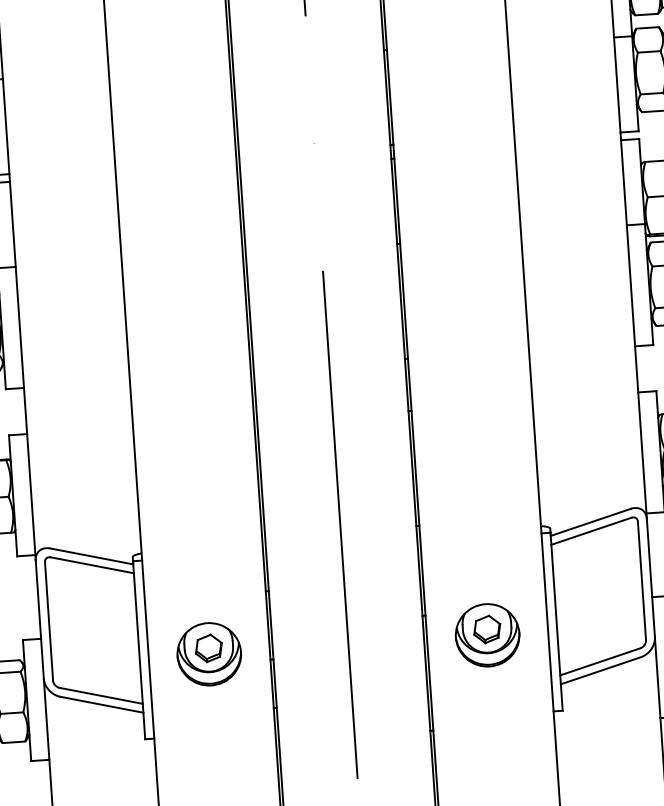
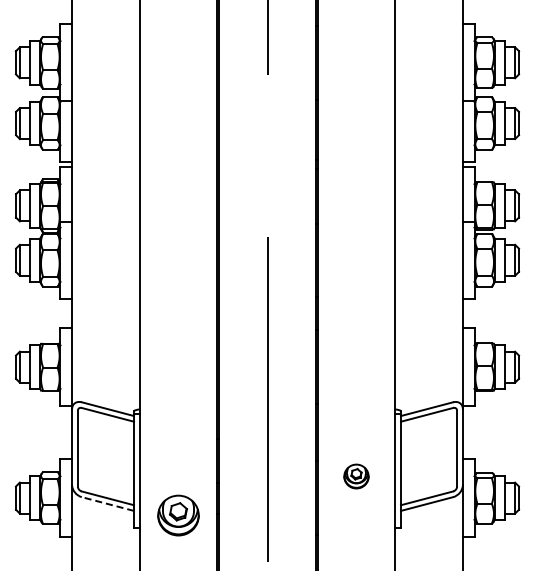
part: (487, 635) -> (356, 476), size x0.6
part: (209, 654) -> (178, 515), moved
line: (101, 703) -> (107, 503), solid -> dashed

